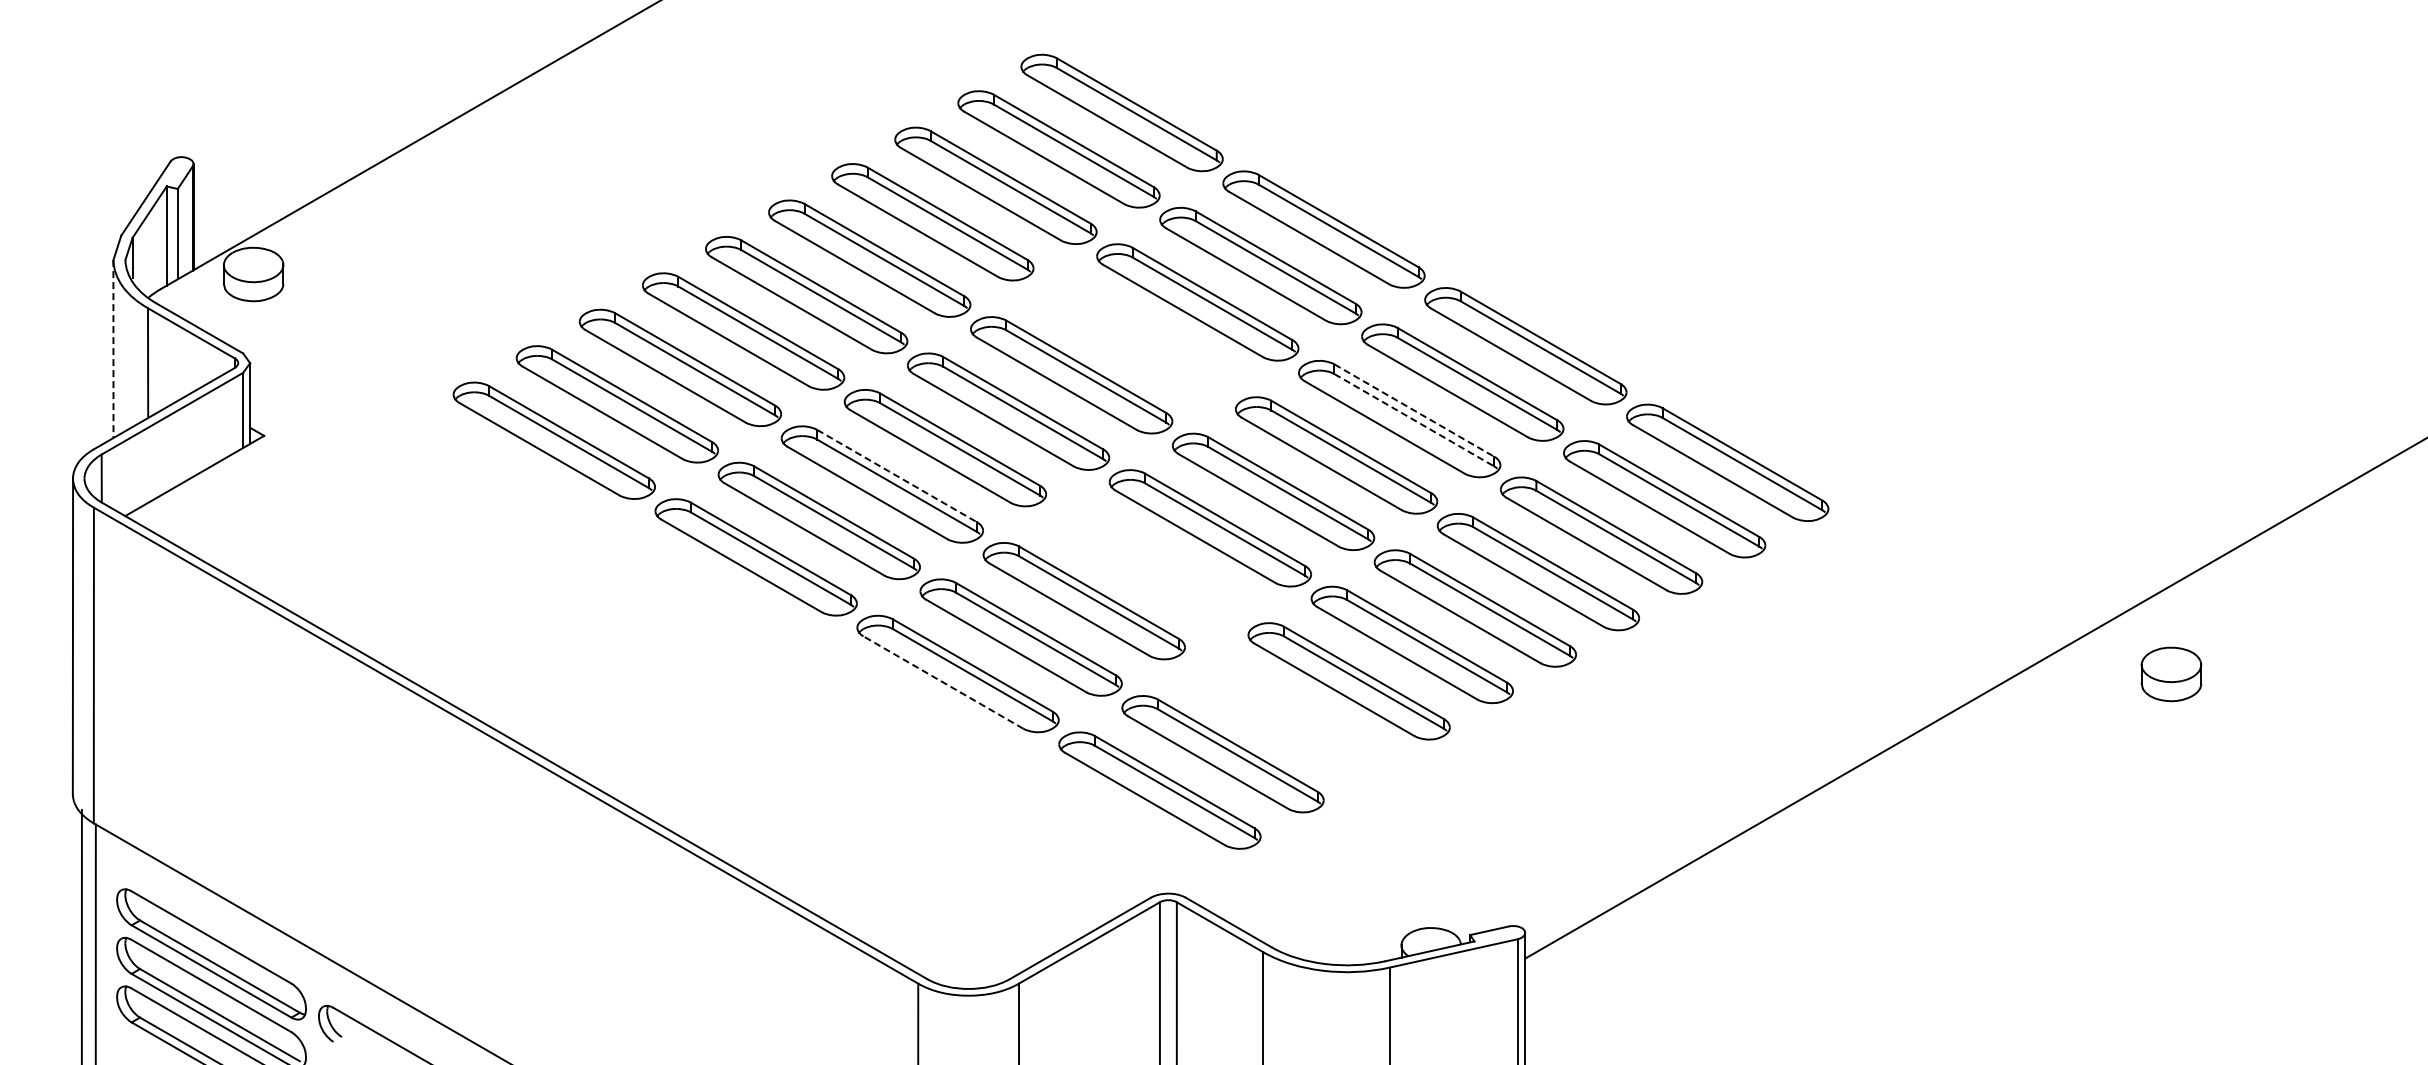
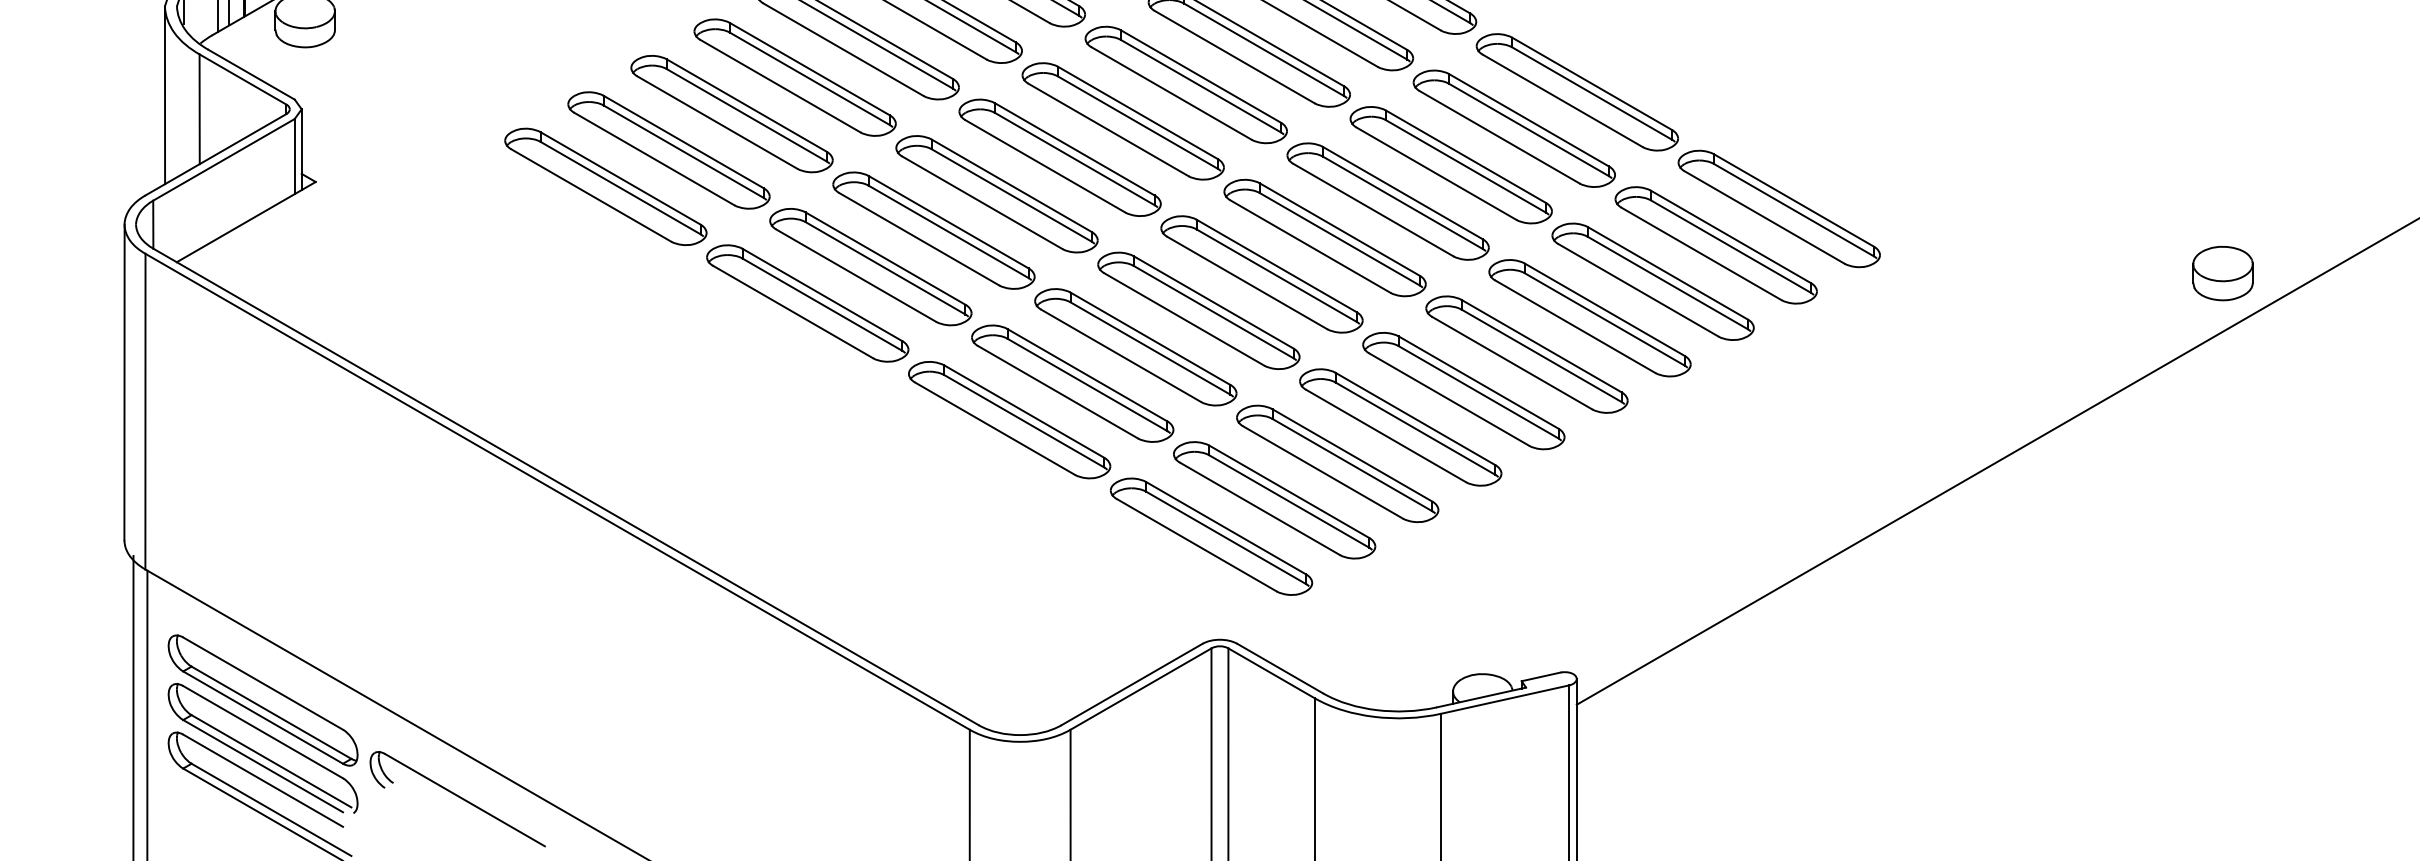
part: (1134, 338) -> (1186, 84), added
line: (113, 349) -> (165, 95), dashed -> solid
line: (1414, 410) -> (1466, 156), dashed -> solid
line: (1414, 420) -> (1466, 166), dashed -> solid
line: (897, 476) -> (949, 222), dashed -> solid
part: (1146, 564) -> (1198, 310), added
part: (2171, 674) -> (2223, 273), moved
line: (942, 682) -> (994, 428), dashed -> solid
part: (1285, 717) -> (1337, 463), added

